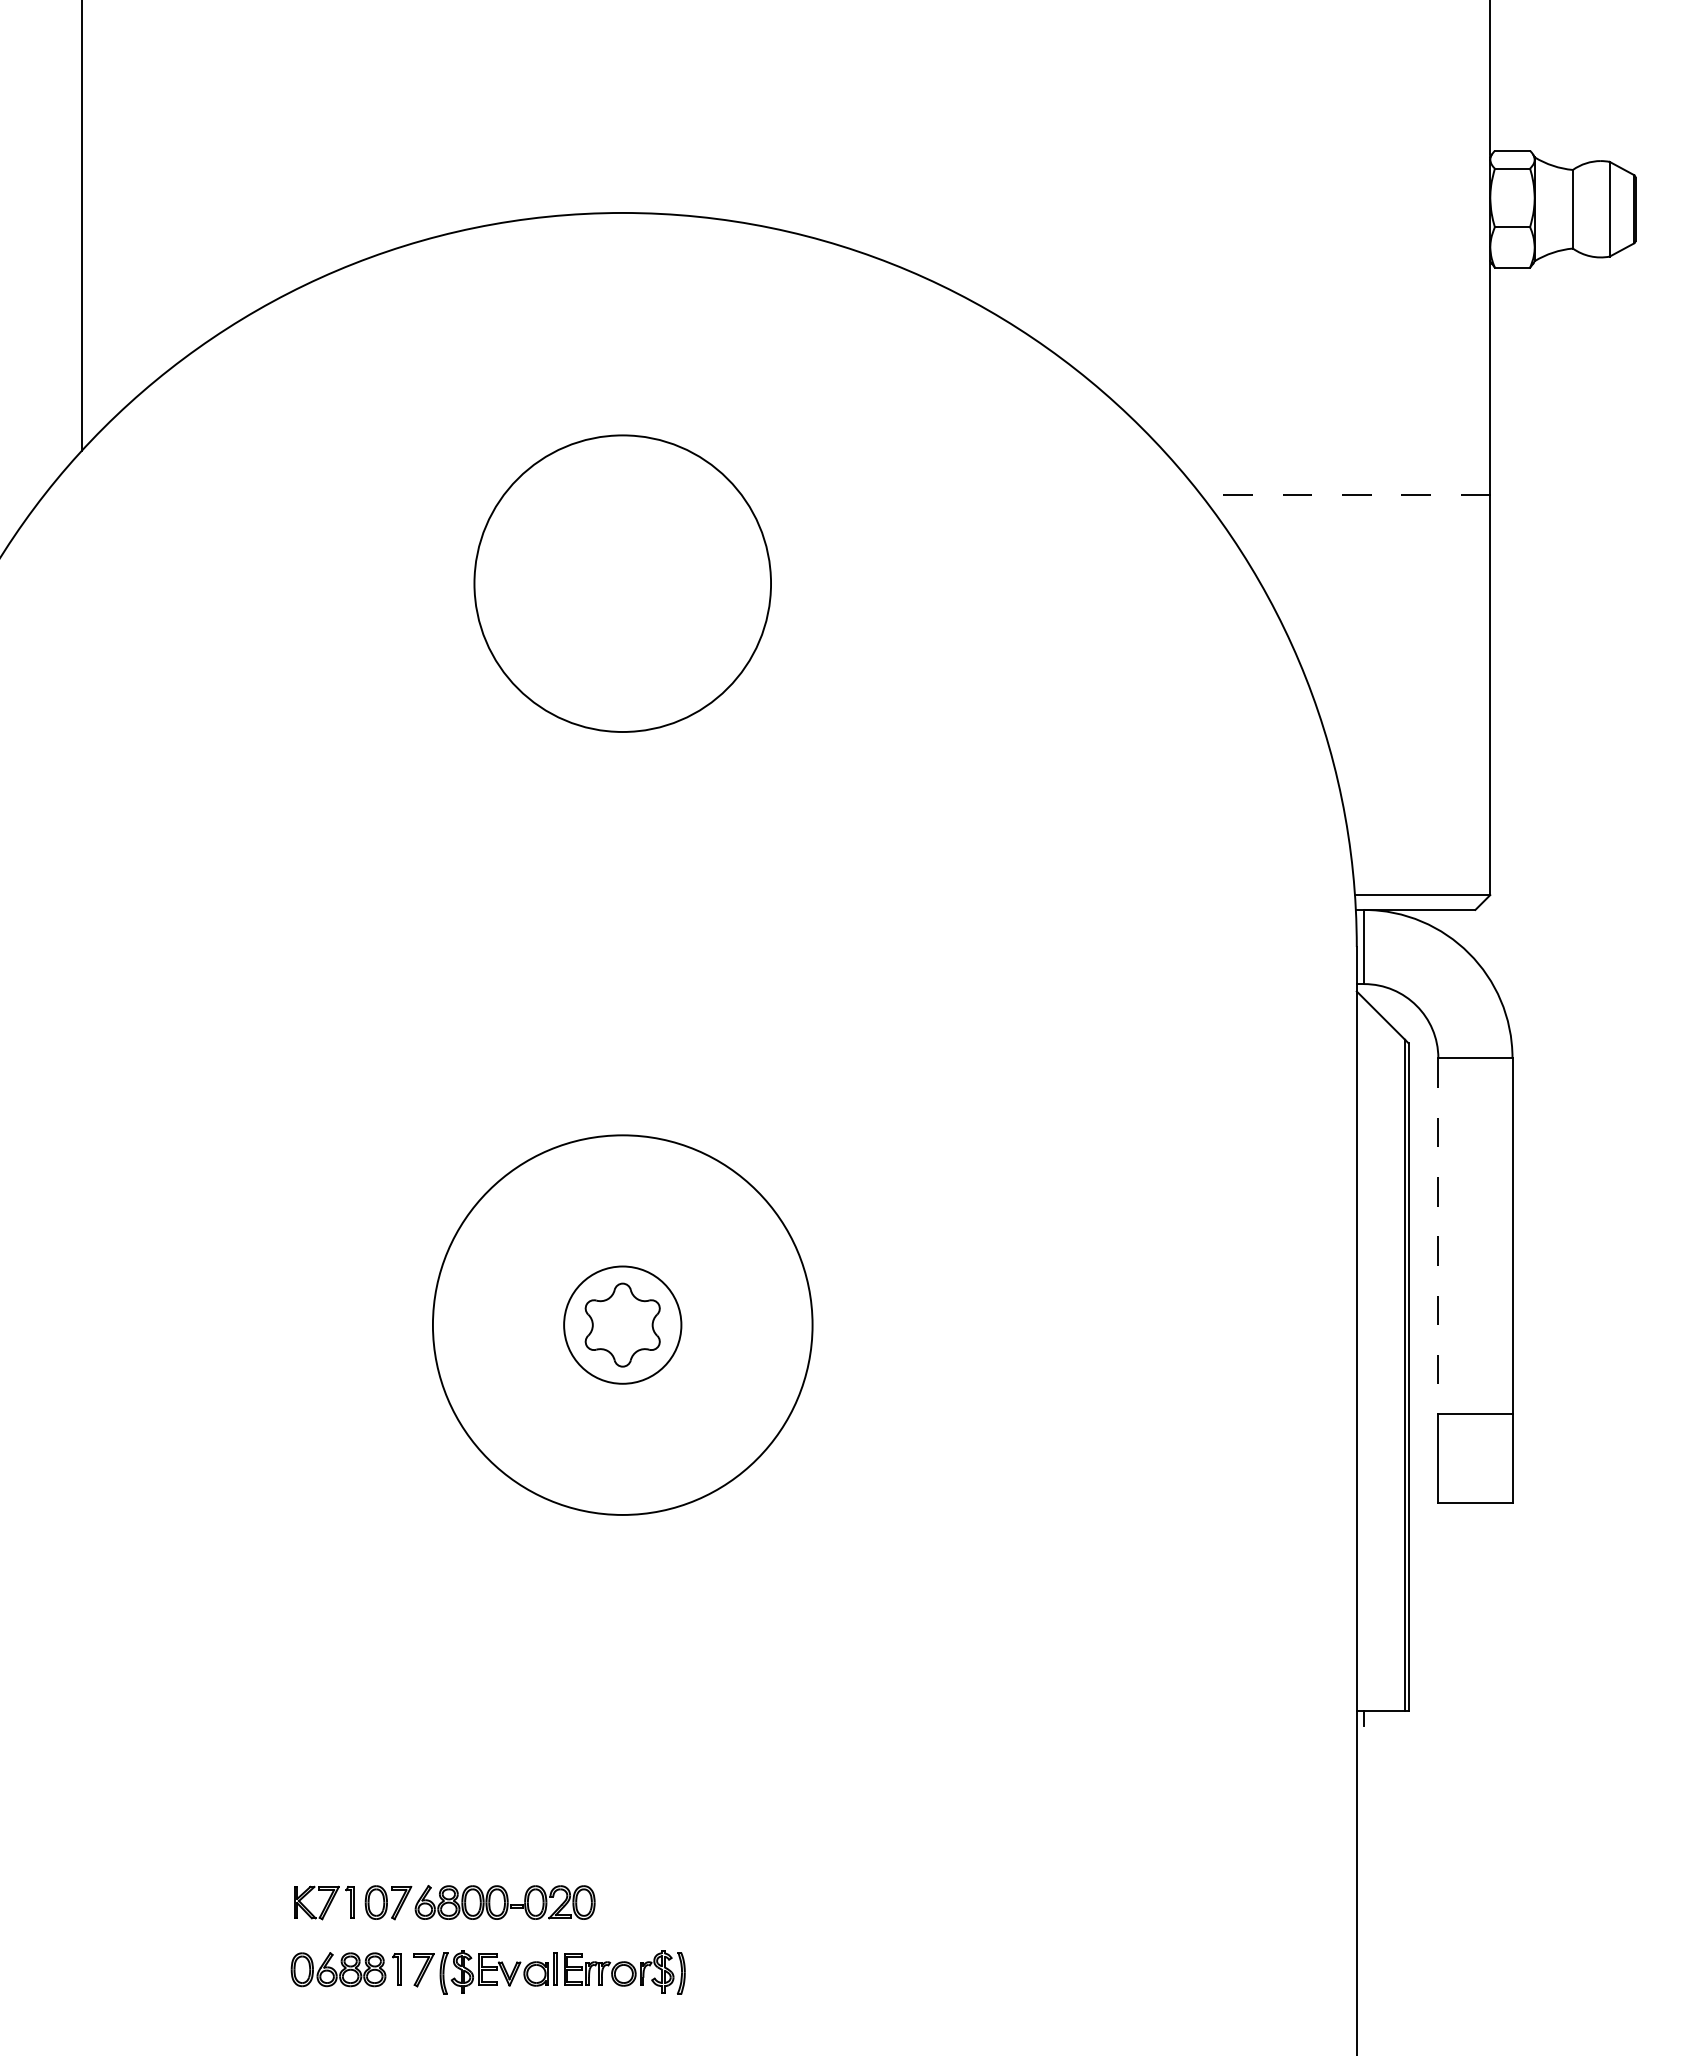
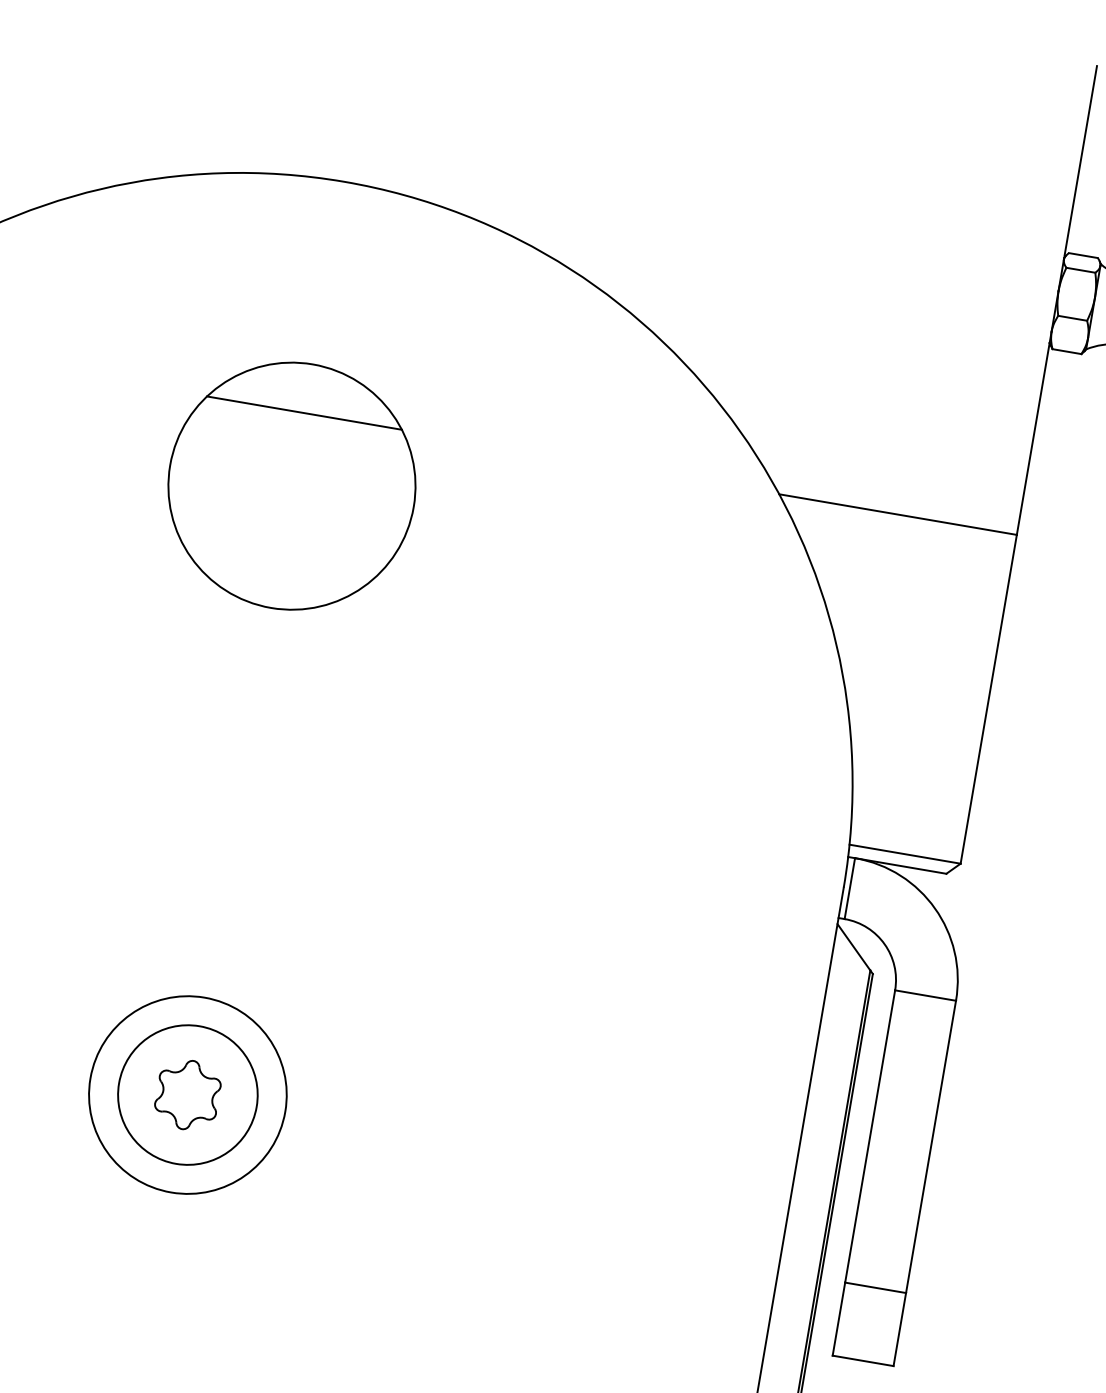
line: (622, 494) -> (304, 412), added
line: (1345, 494) -> (898, 514), dashed -> solid
line: (1438, 1236) -> (870, 1136), dashed -> solid
circle: (622, 1324) -> (187, 1094), size x0.62
circle: (622, 1324) -> (187, 1094), size x1.43

